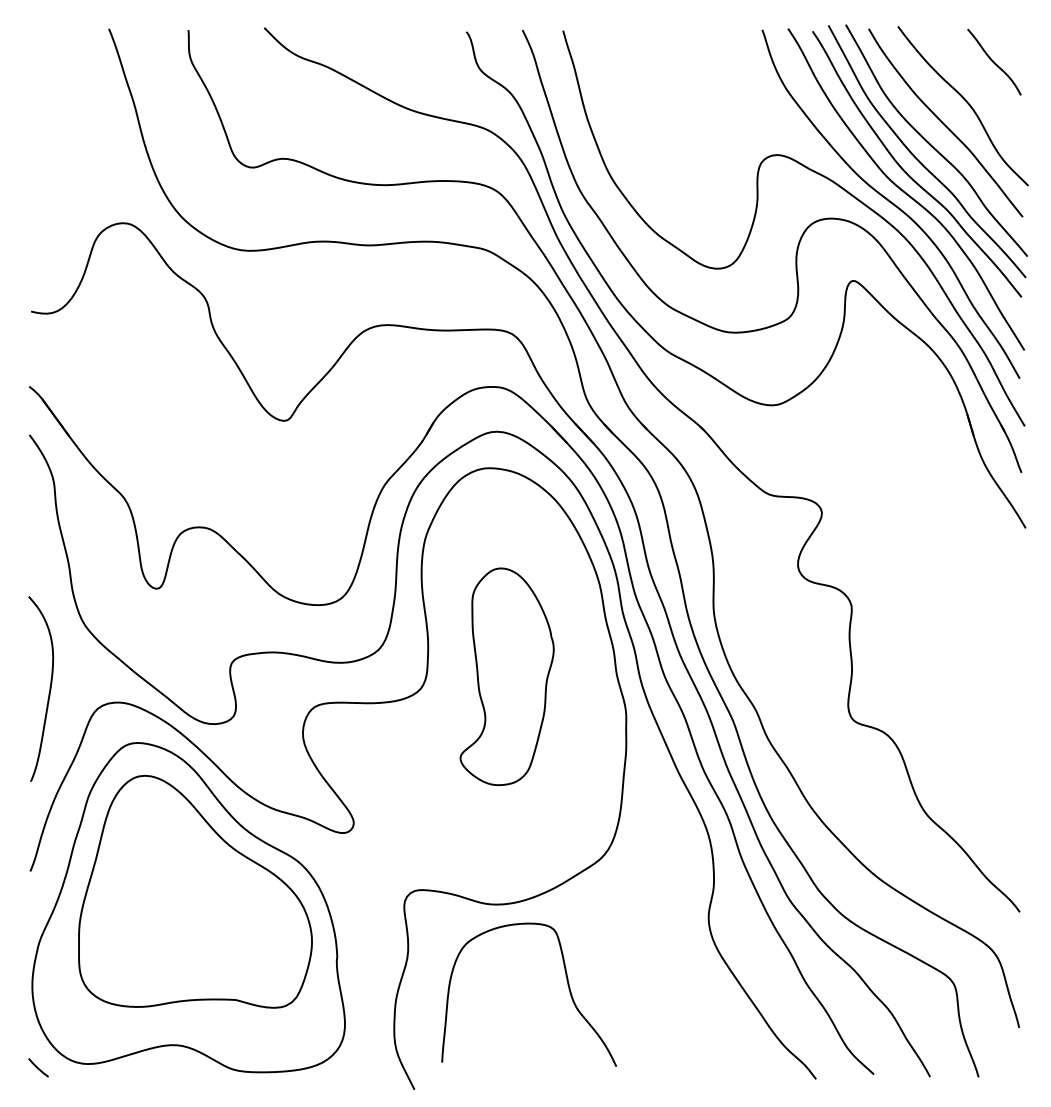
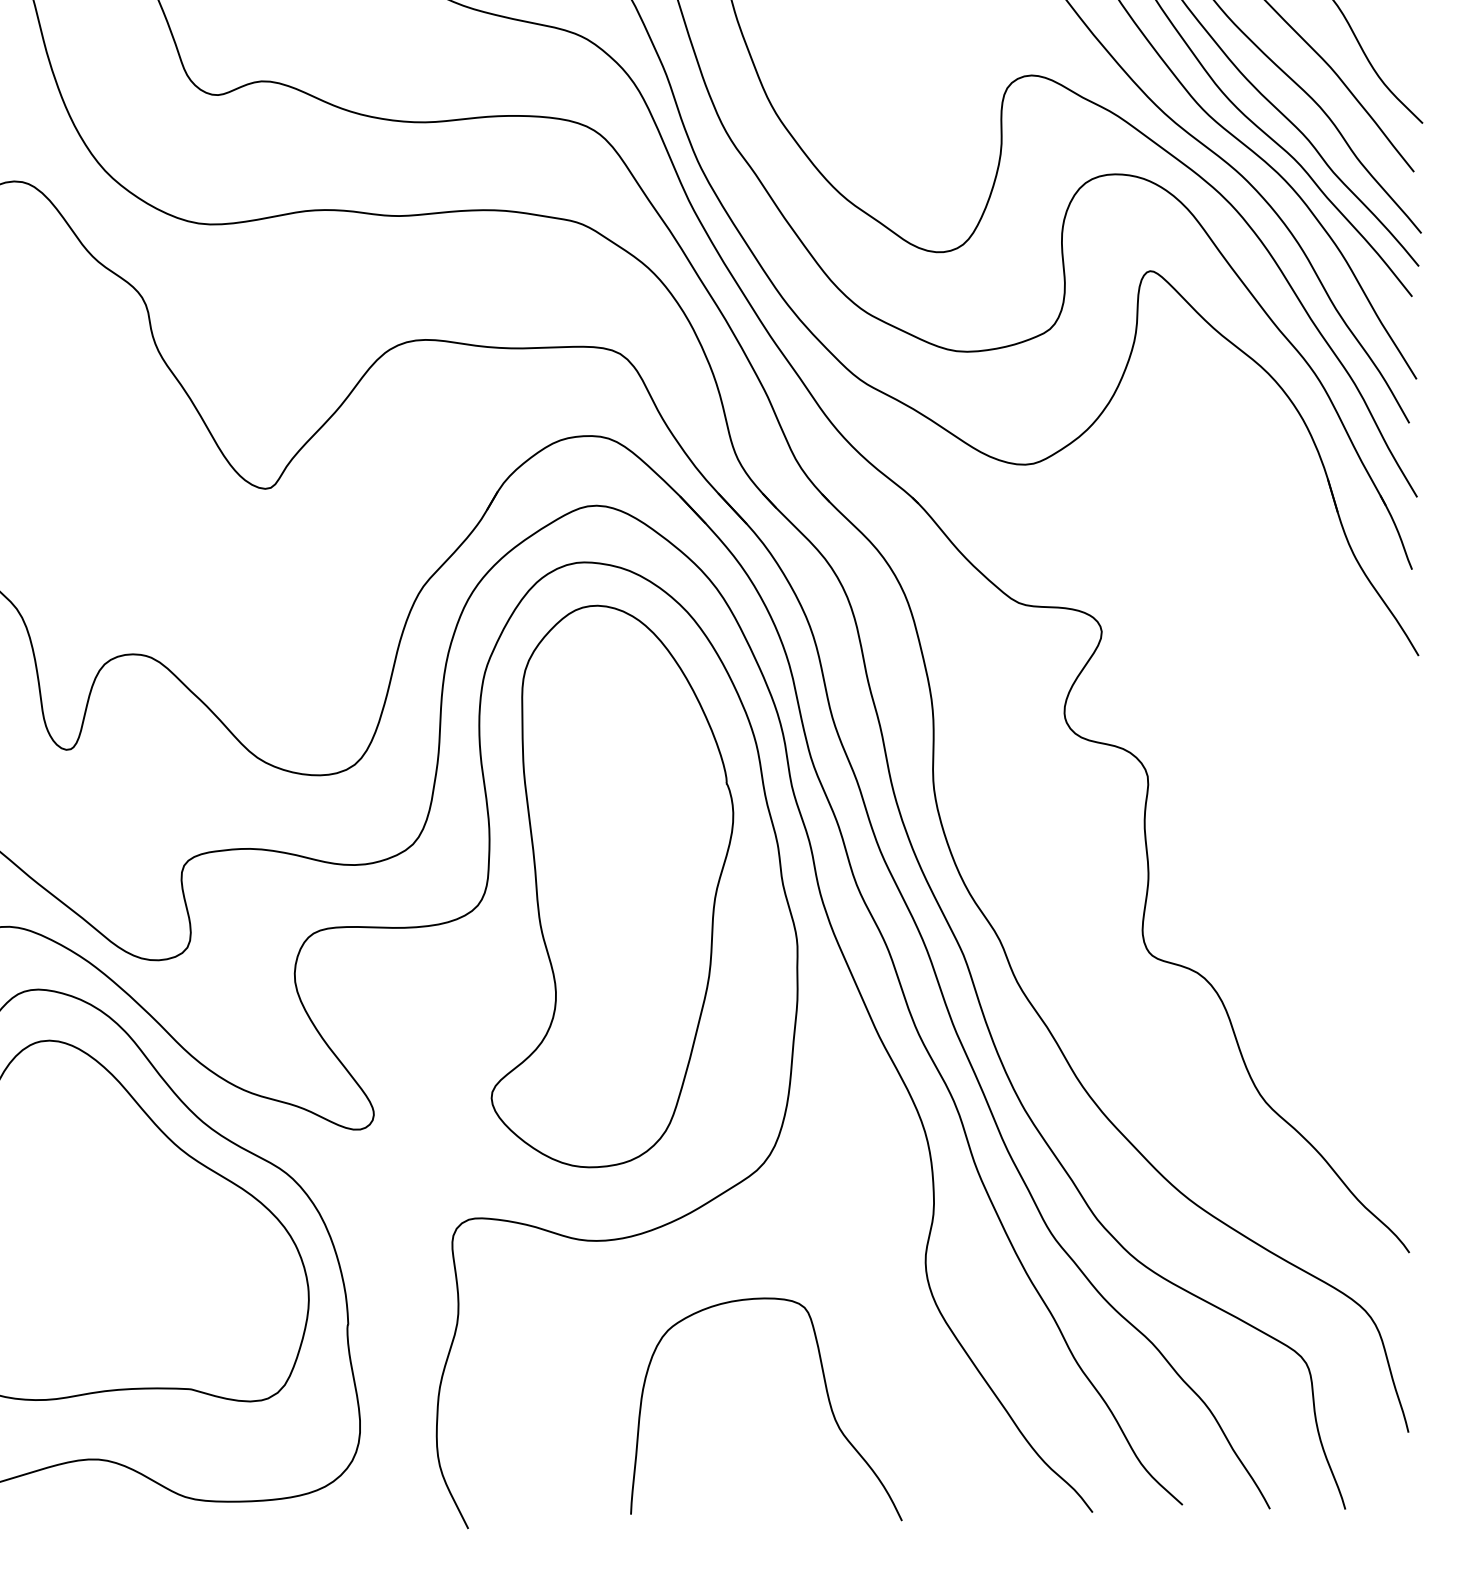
part: (506, 676) -> (611, 886), size x1.67
curve: (567, 985) -> (825, 1394), moved

